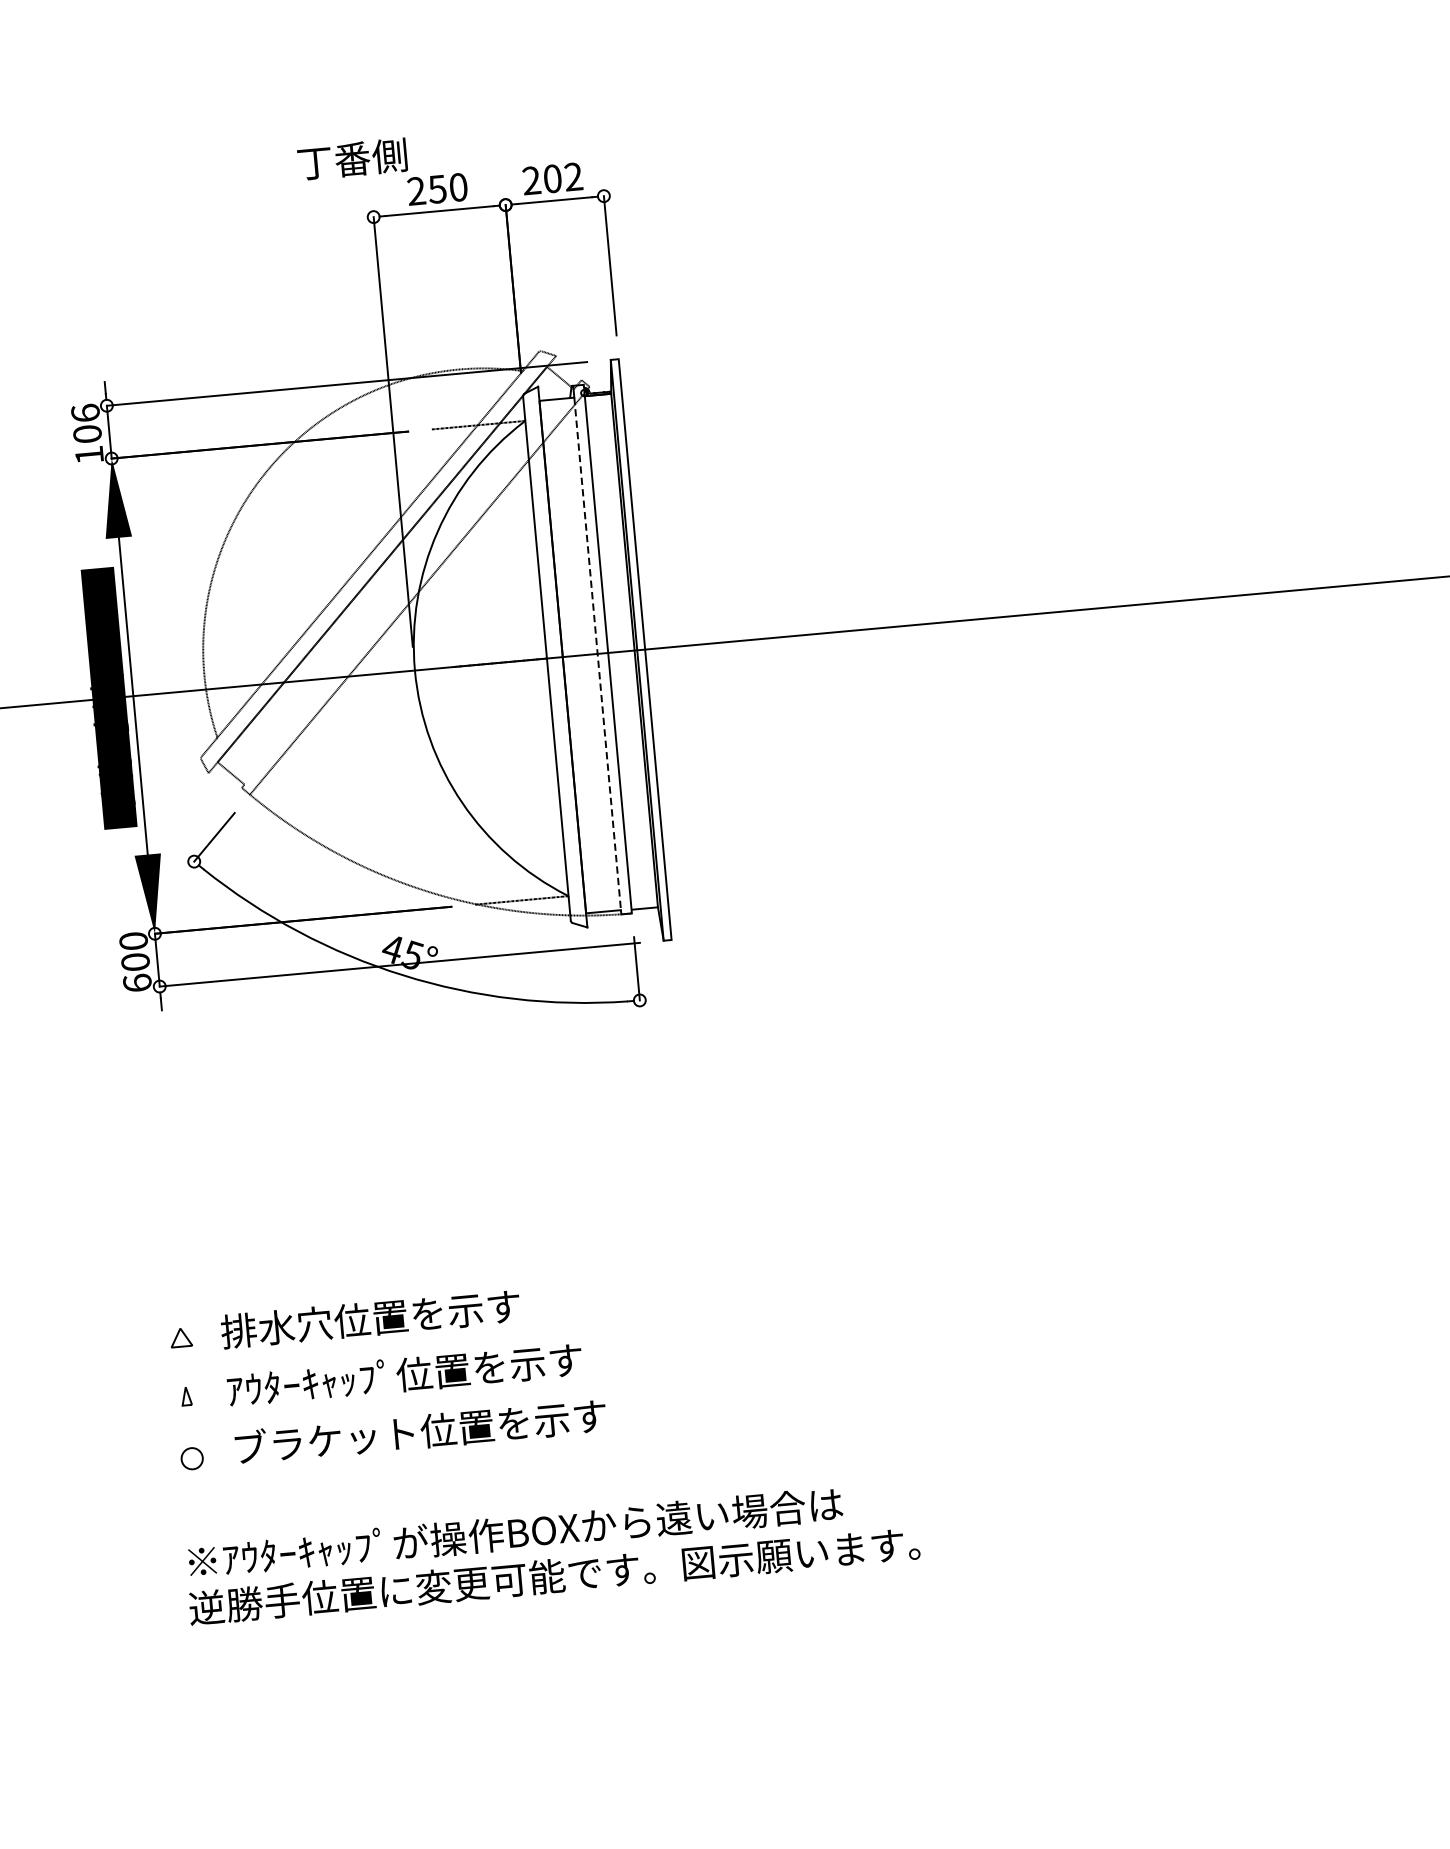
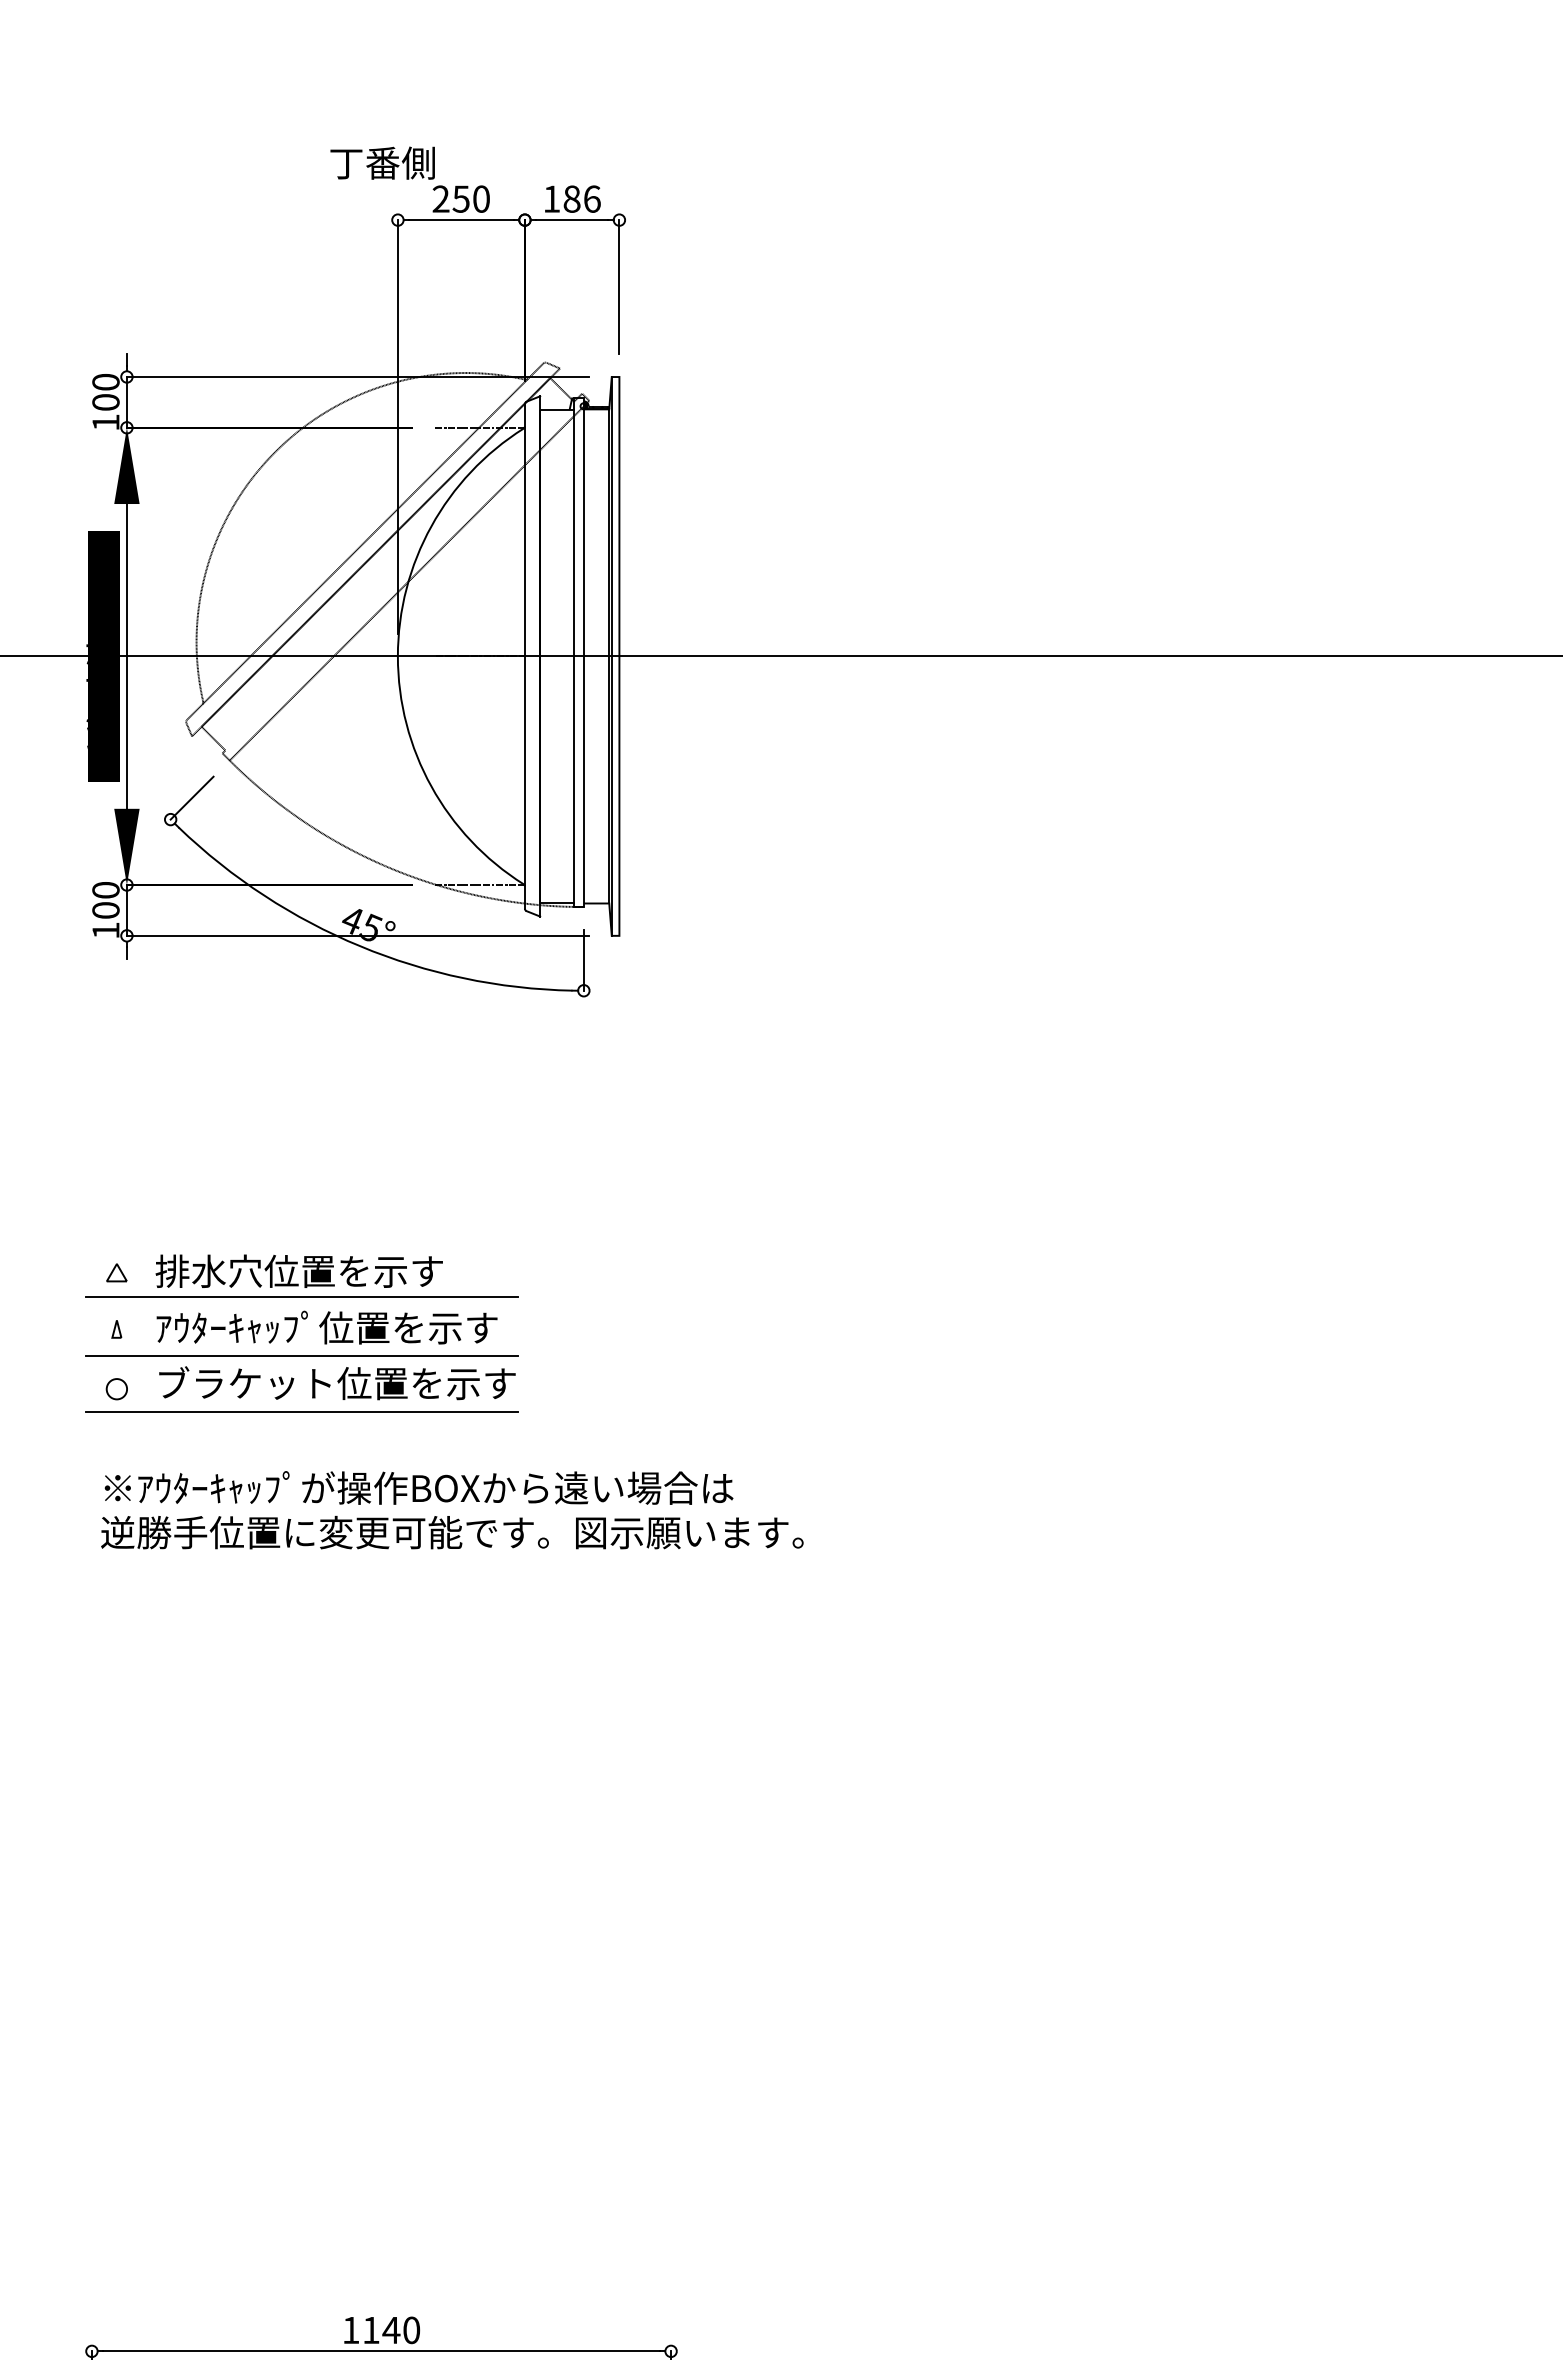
text: (552, 178) -> (571, 198), 202 -> 186
text: (85, 412) -> (105, 381), 106 -> 100
line: (597, 654) -> (573, 656), dashed -> solid
text: (136, 983) -> (105, 930), 600 -> 100
line: (376, 1344) -> (302, 1296), added
line: (381, 1406) -> (302, 1355), added
line: (387, 1465) -> (302, 1412), added

